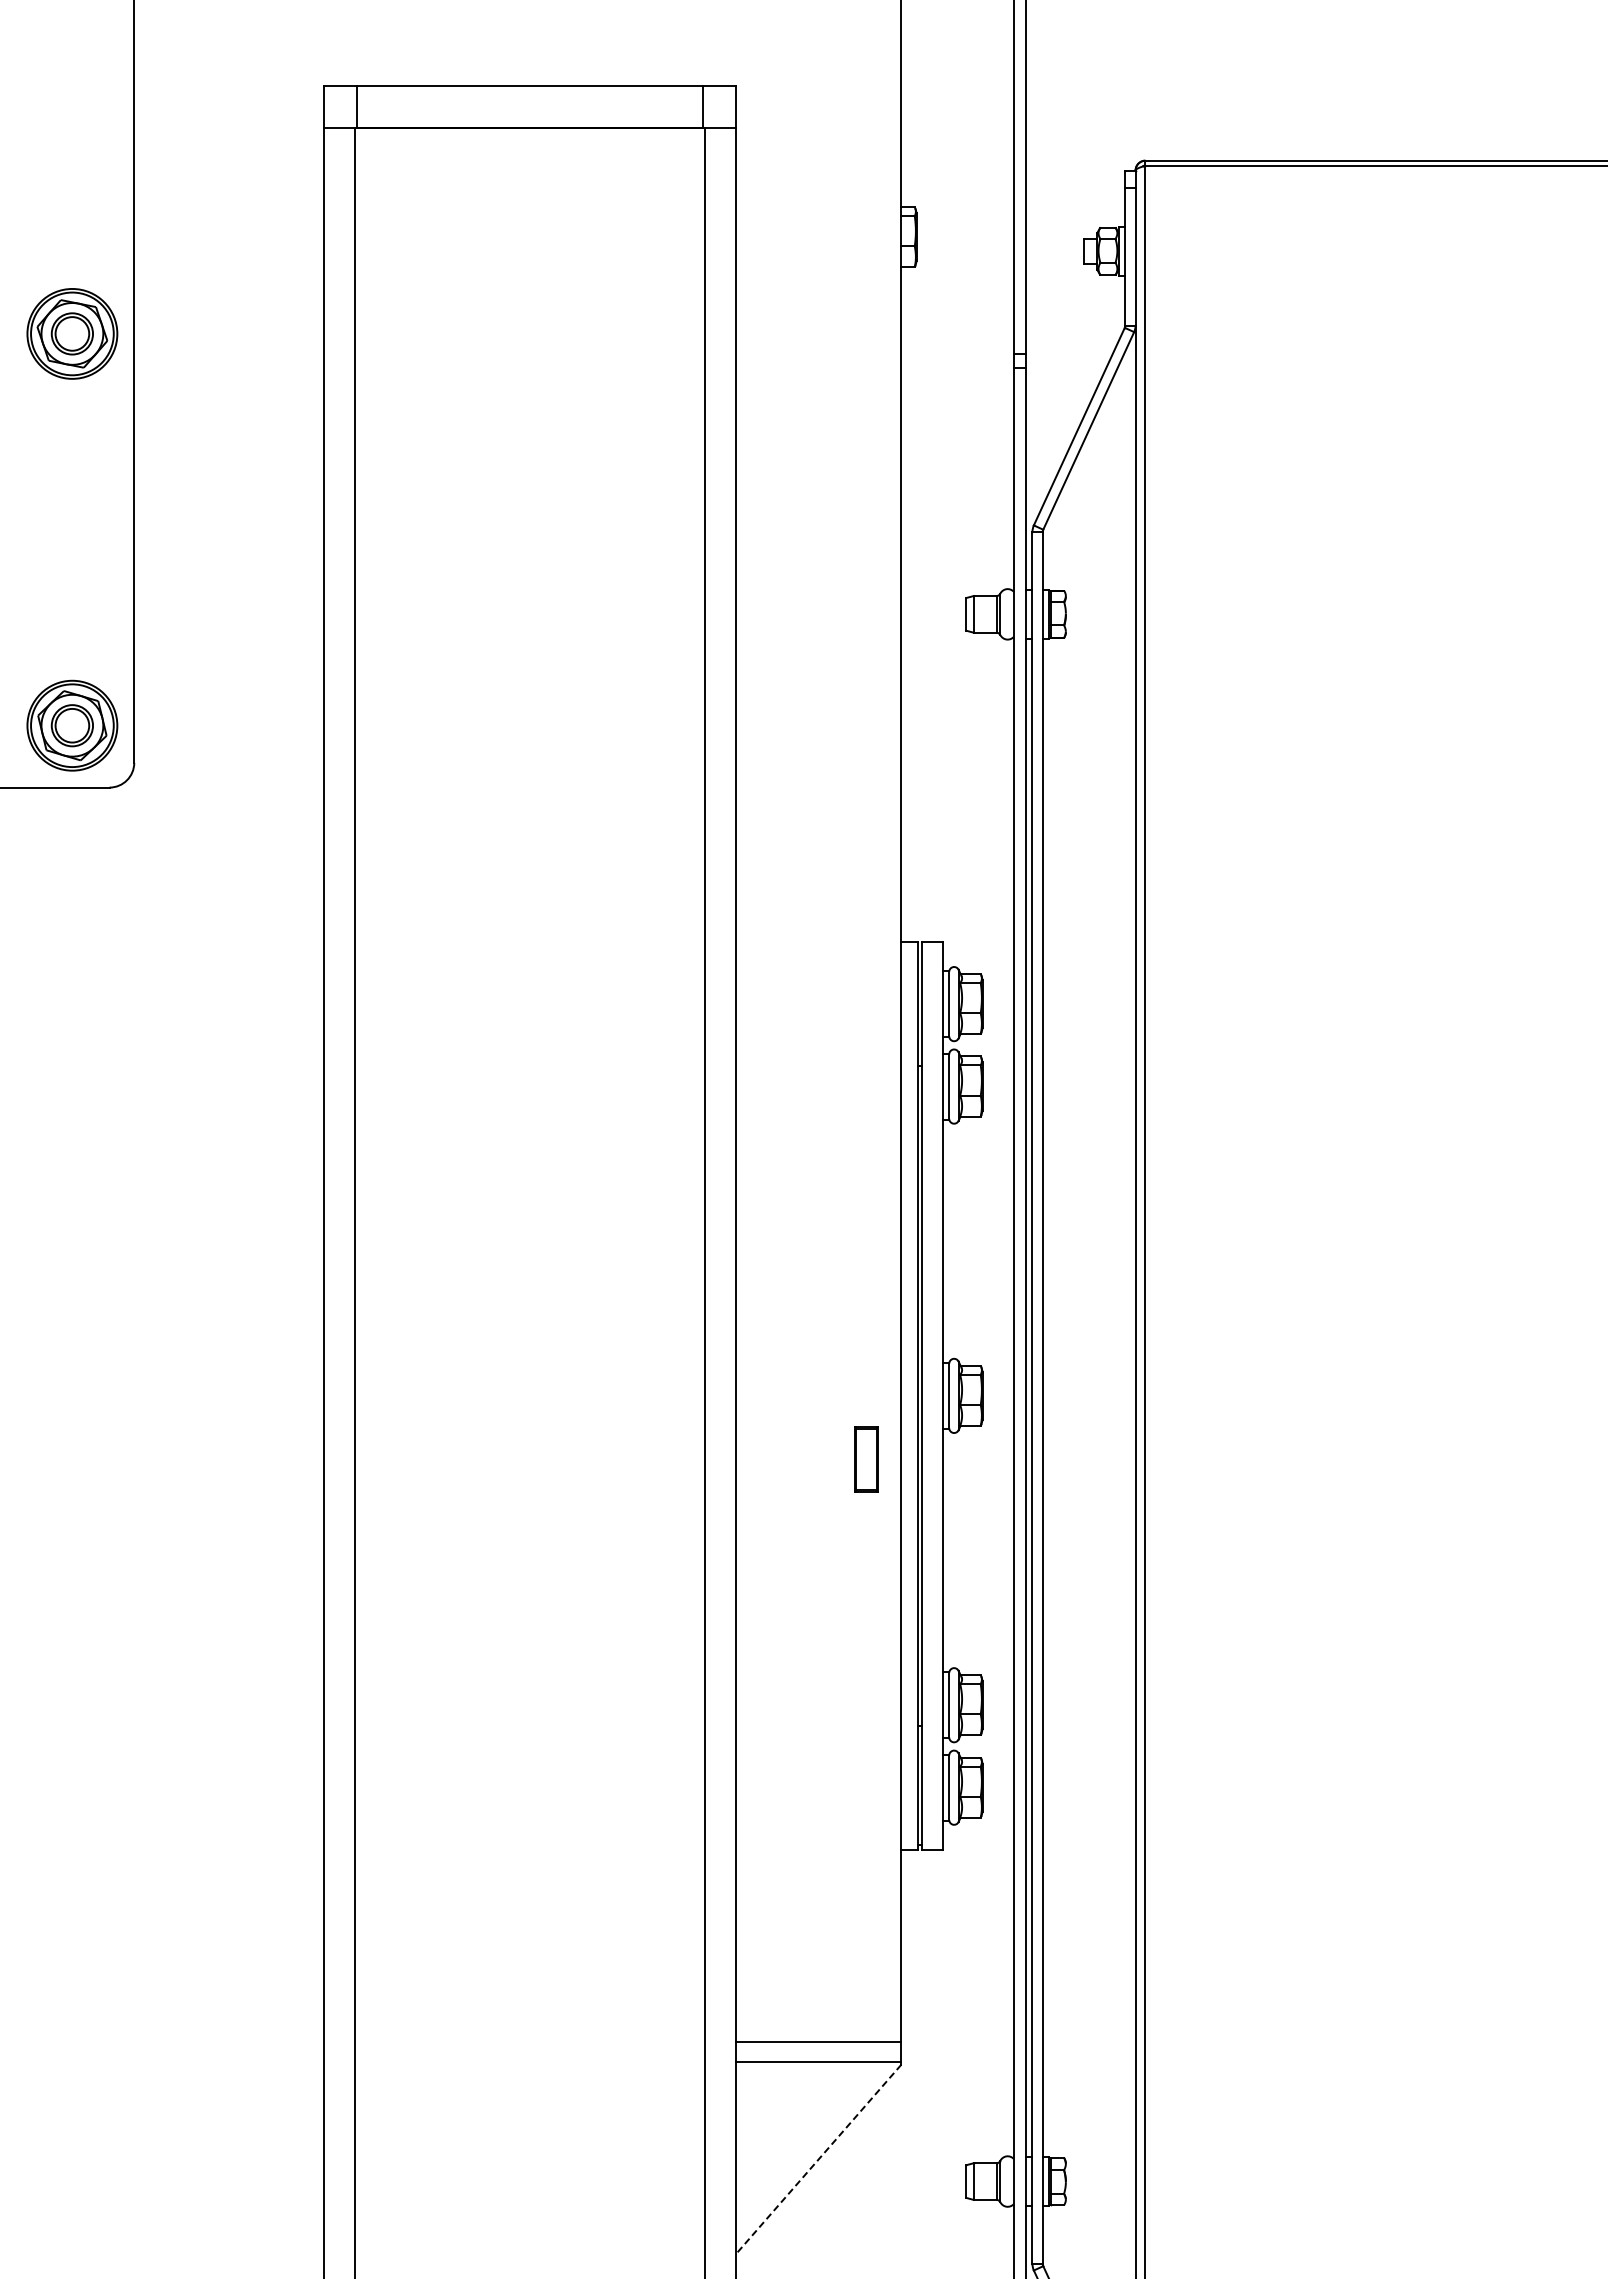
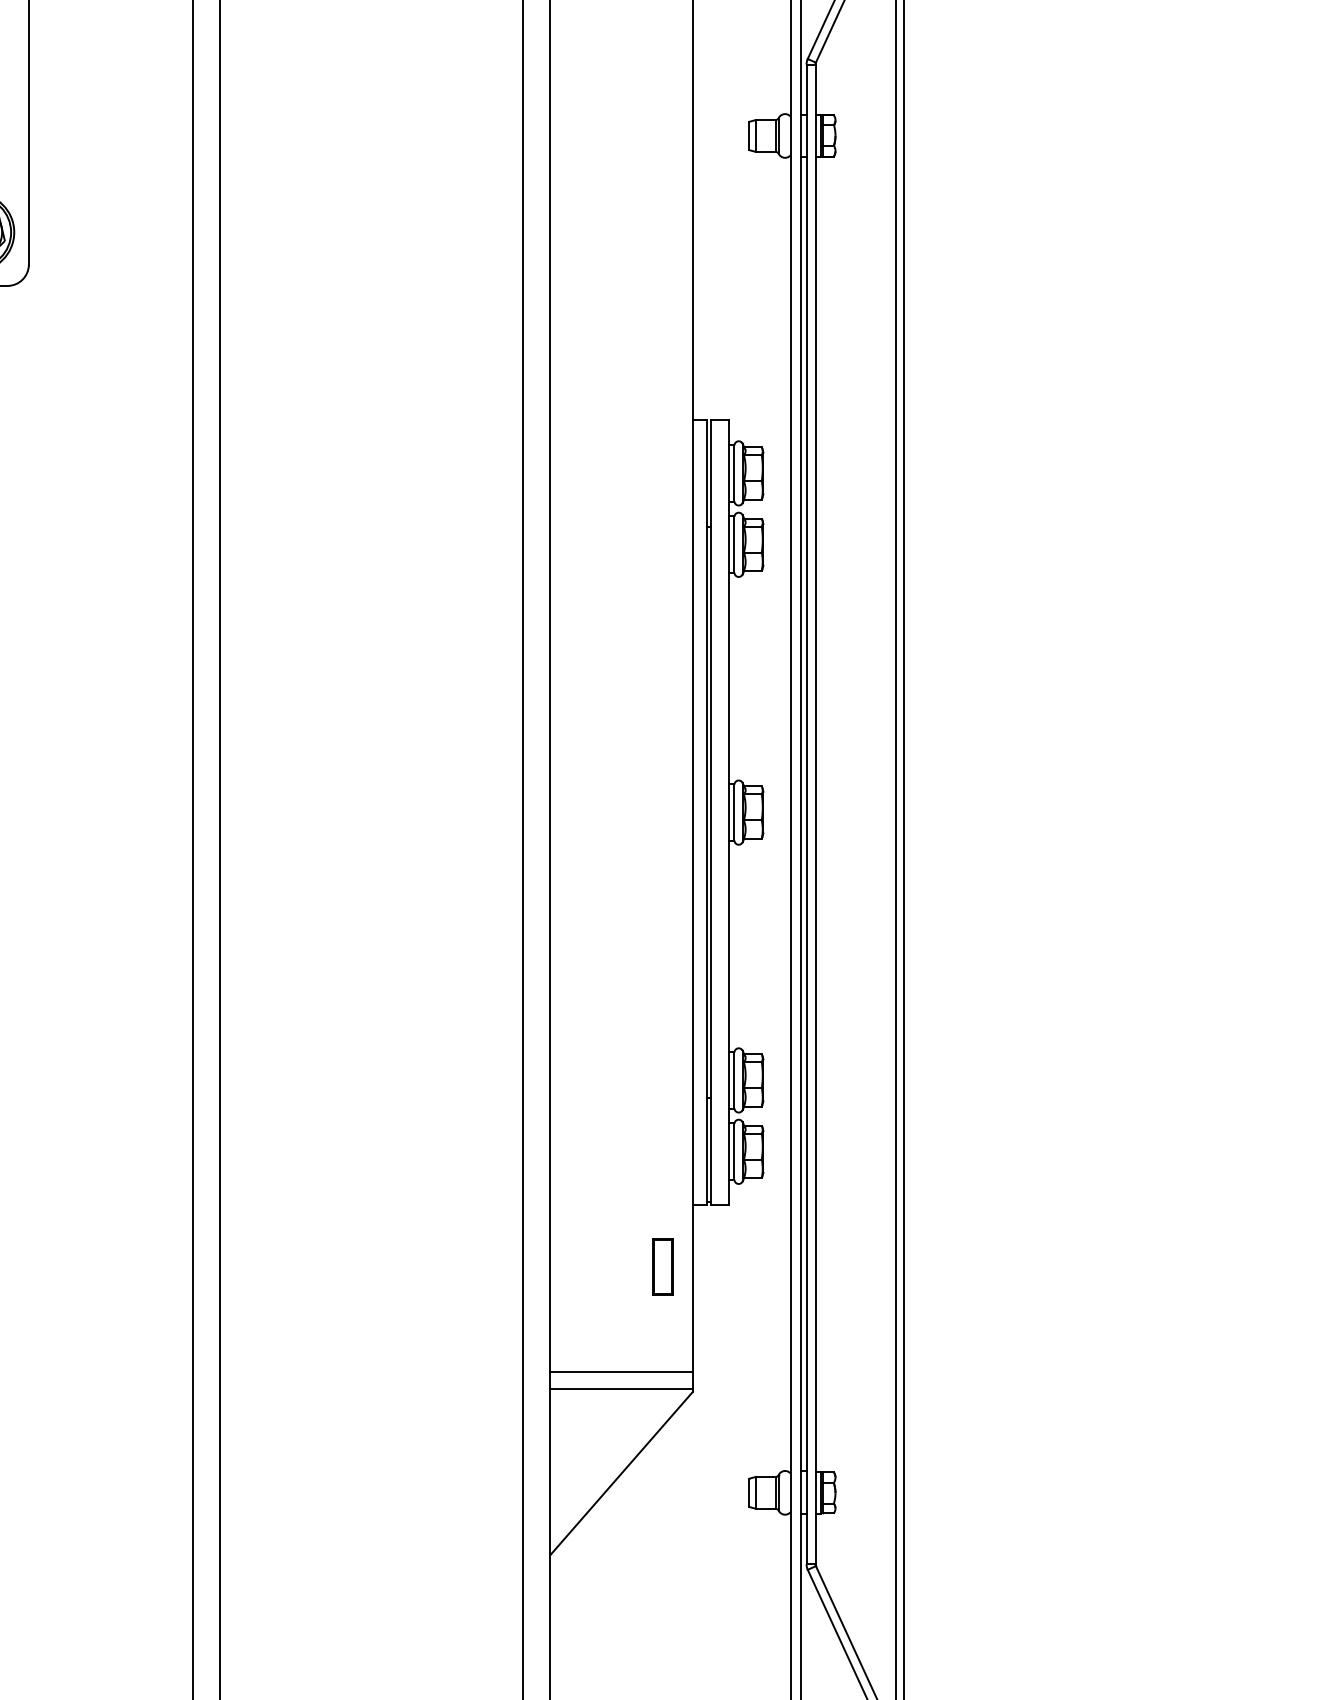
part: (866, 1459) -> (662, 1266), moved
line: (818, 2159) -> (621, 1473), dashed -> solid

